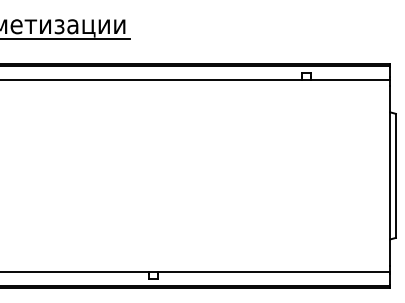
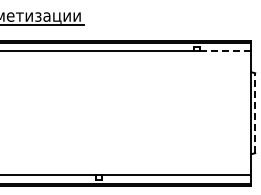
line: (349, 80) -> (225, 51), solid -> dashed
line: (396, 176) -> (255, 113), solid -> dashed

